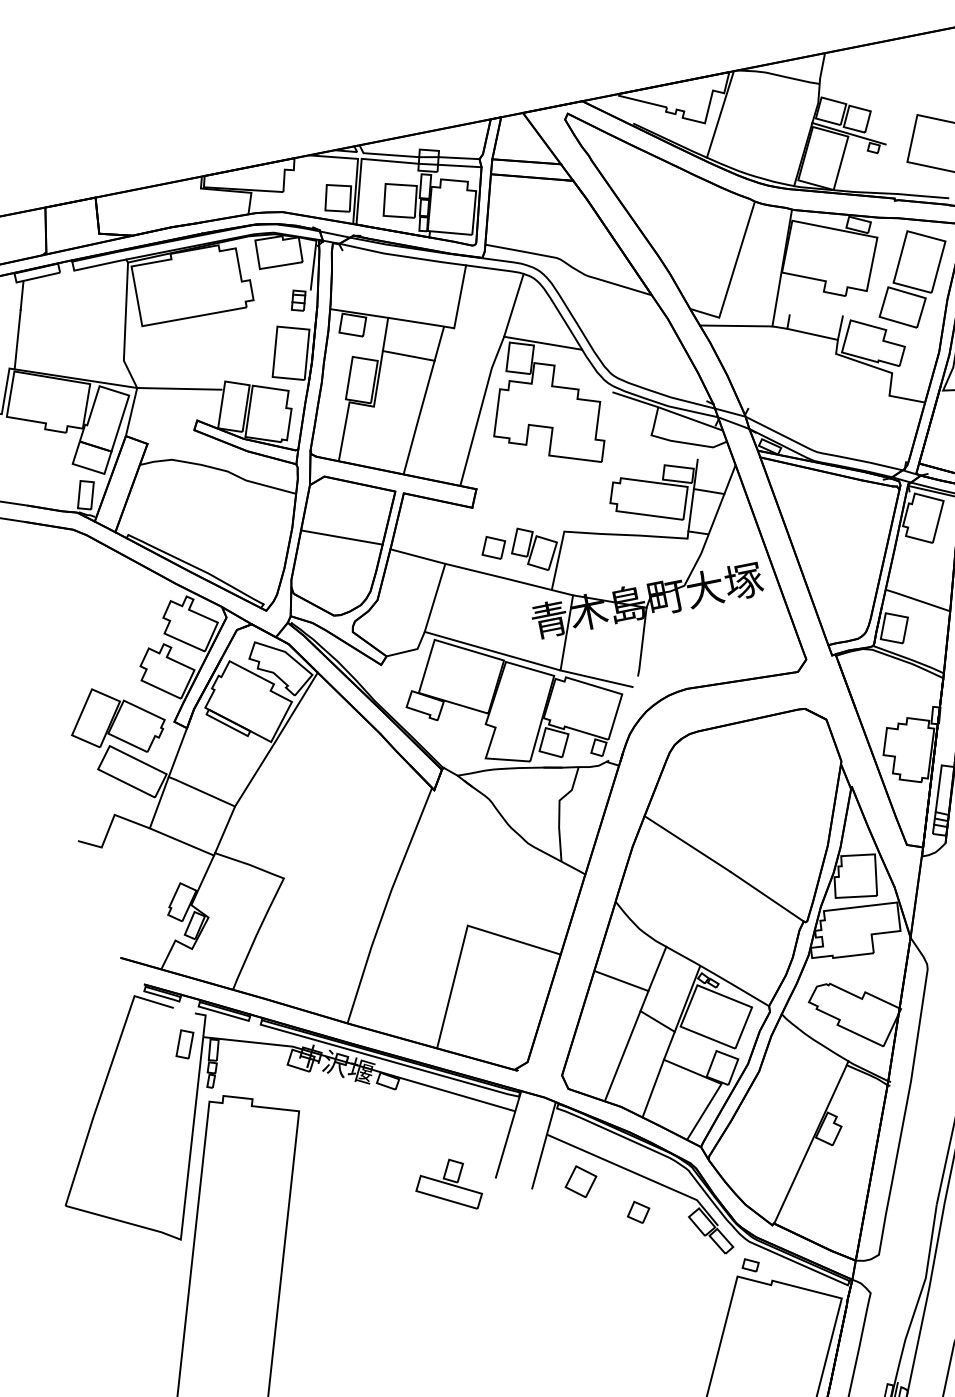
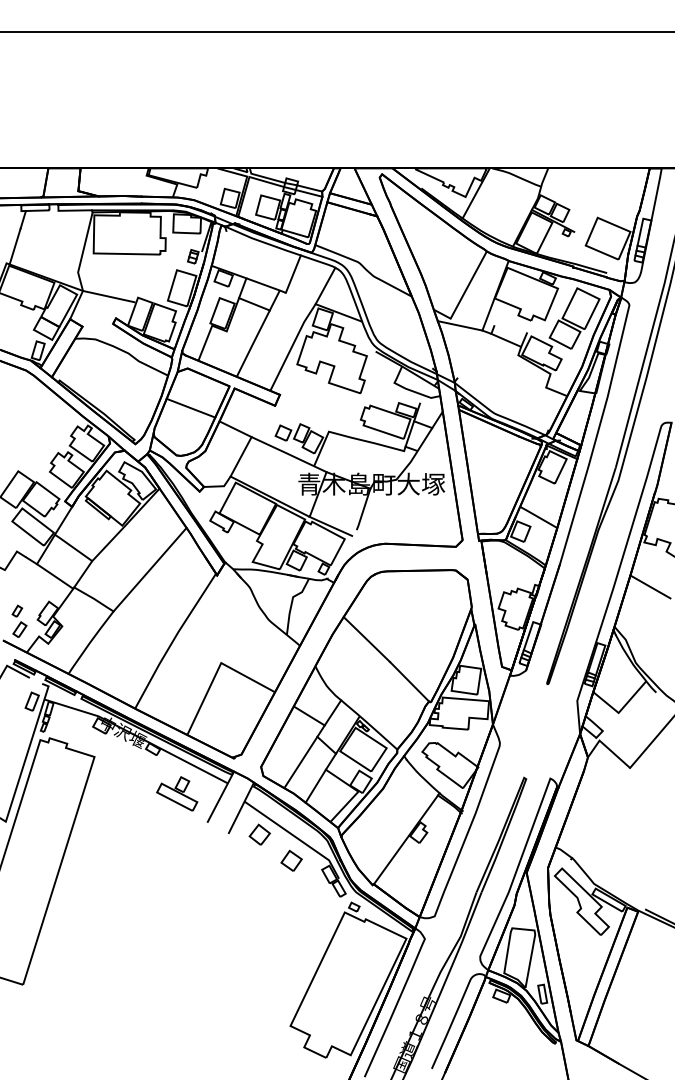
line: (326, 801) -> (149, 569), added
part: (139, 921) -> (19, 620), added
part: (448, 1186) -> (177, 793), moved
part: (638, 1211) -> (291, 860), size x1.43

